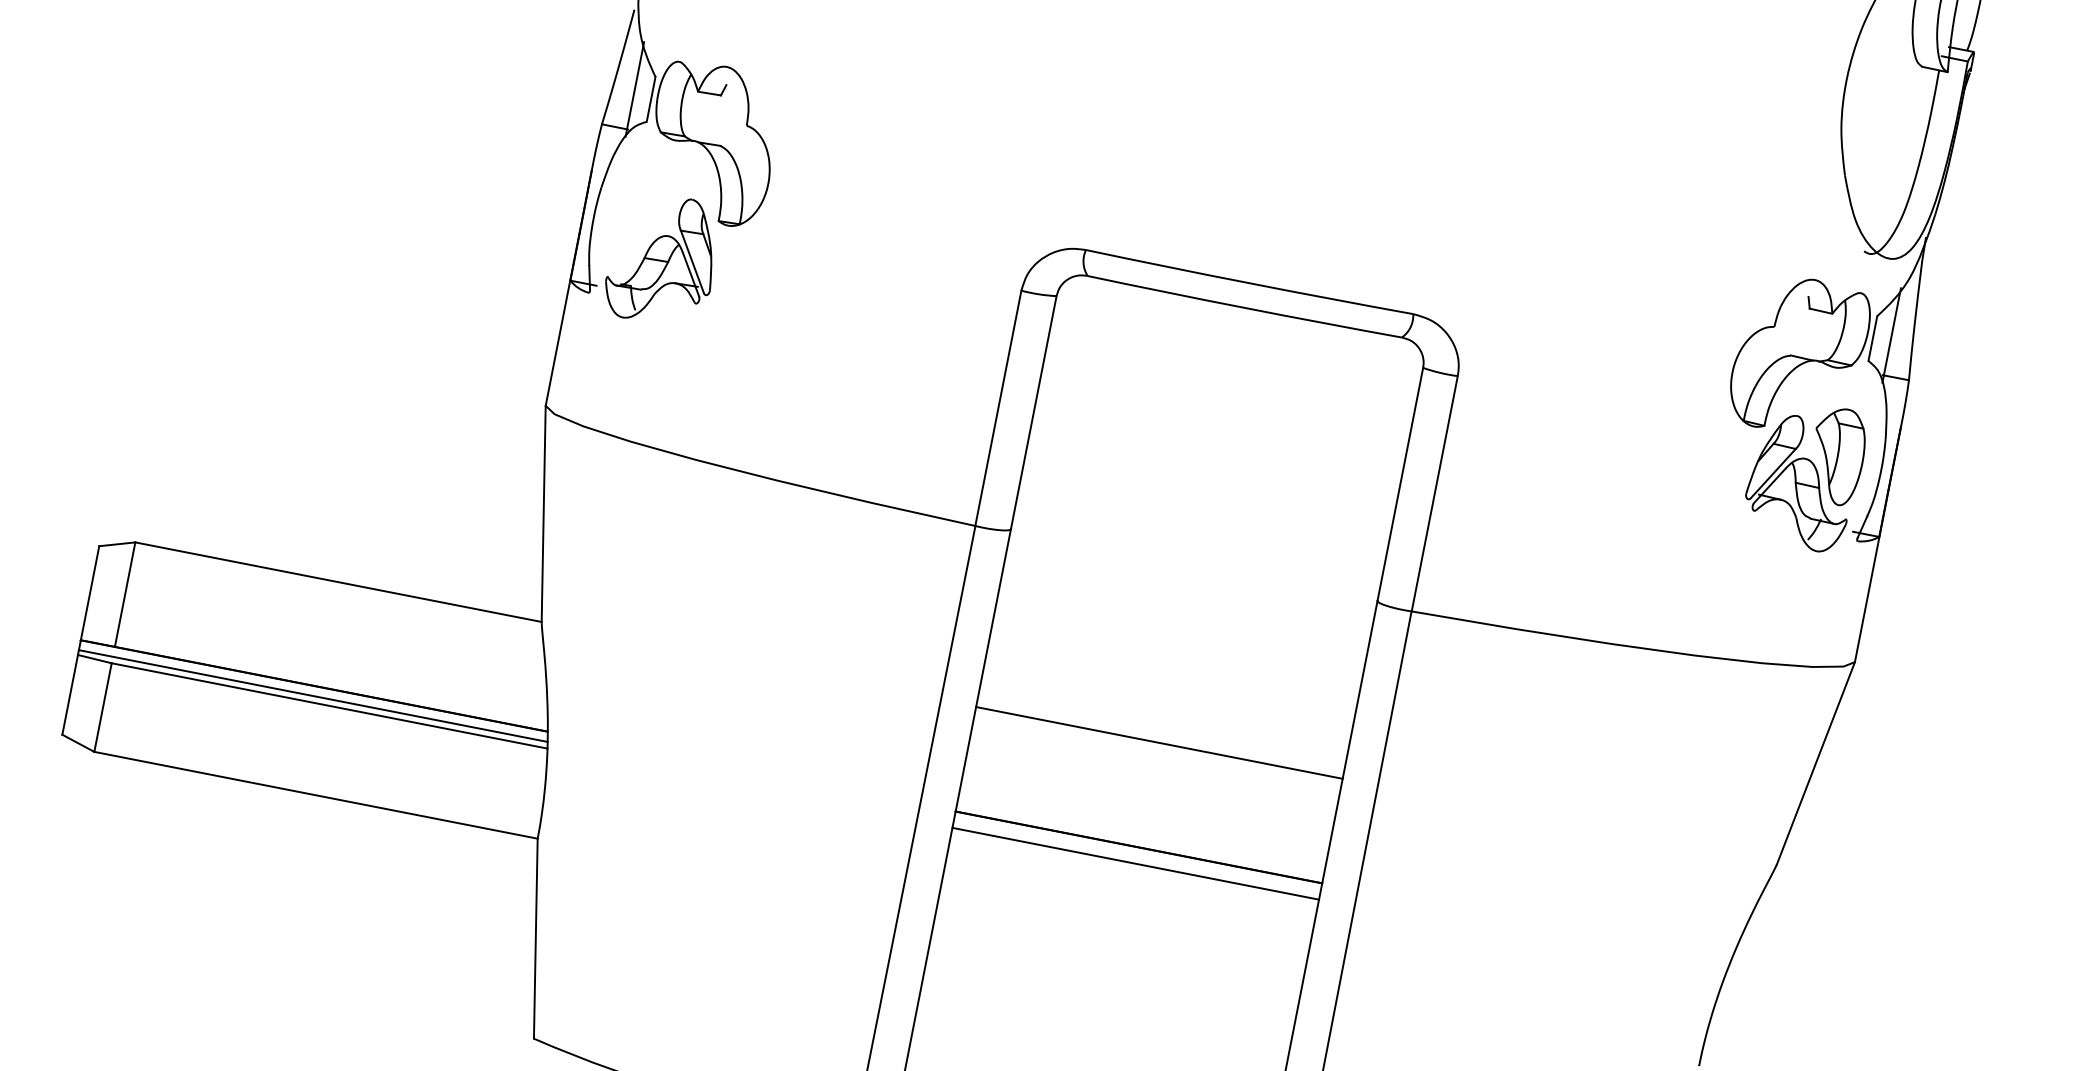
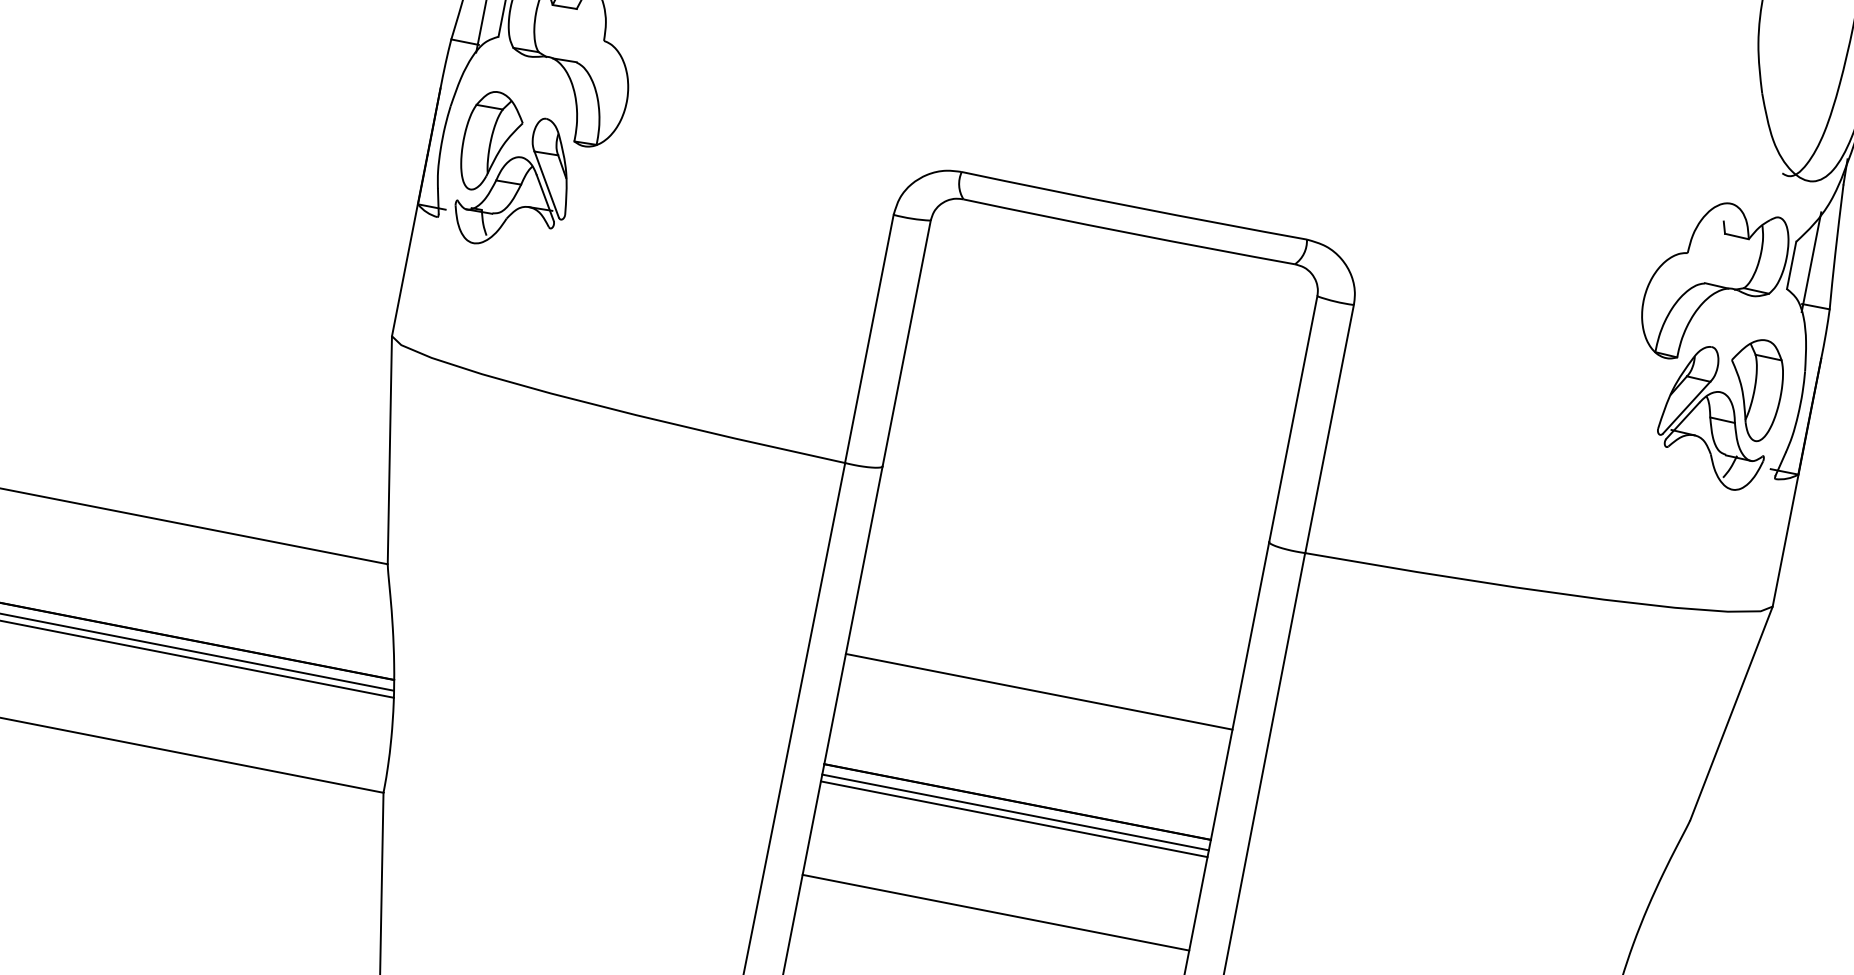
part: (640, 220) -> (491, 140), added
line: (1136, 857) -> (1015, 812), added
line: (1118, 952) -> (996, 912), added

